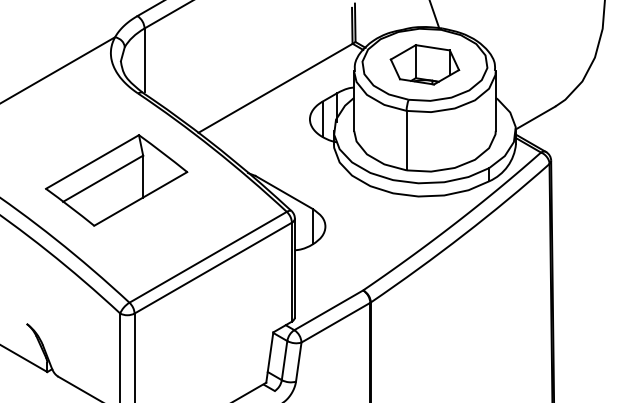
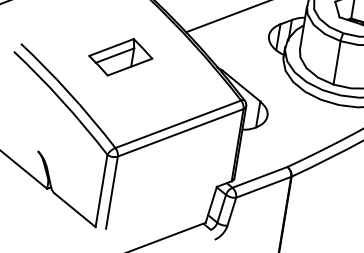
part: (116, 180) -> (120, 57), size x0.6

